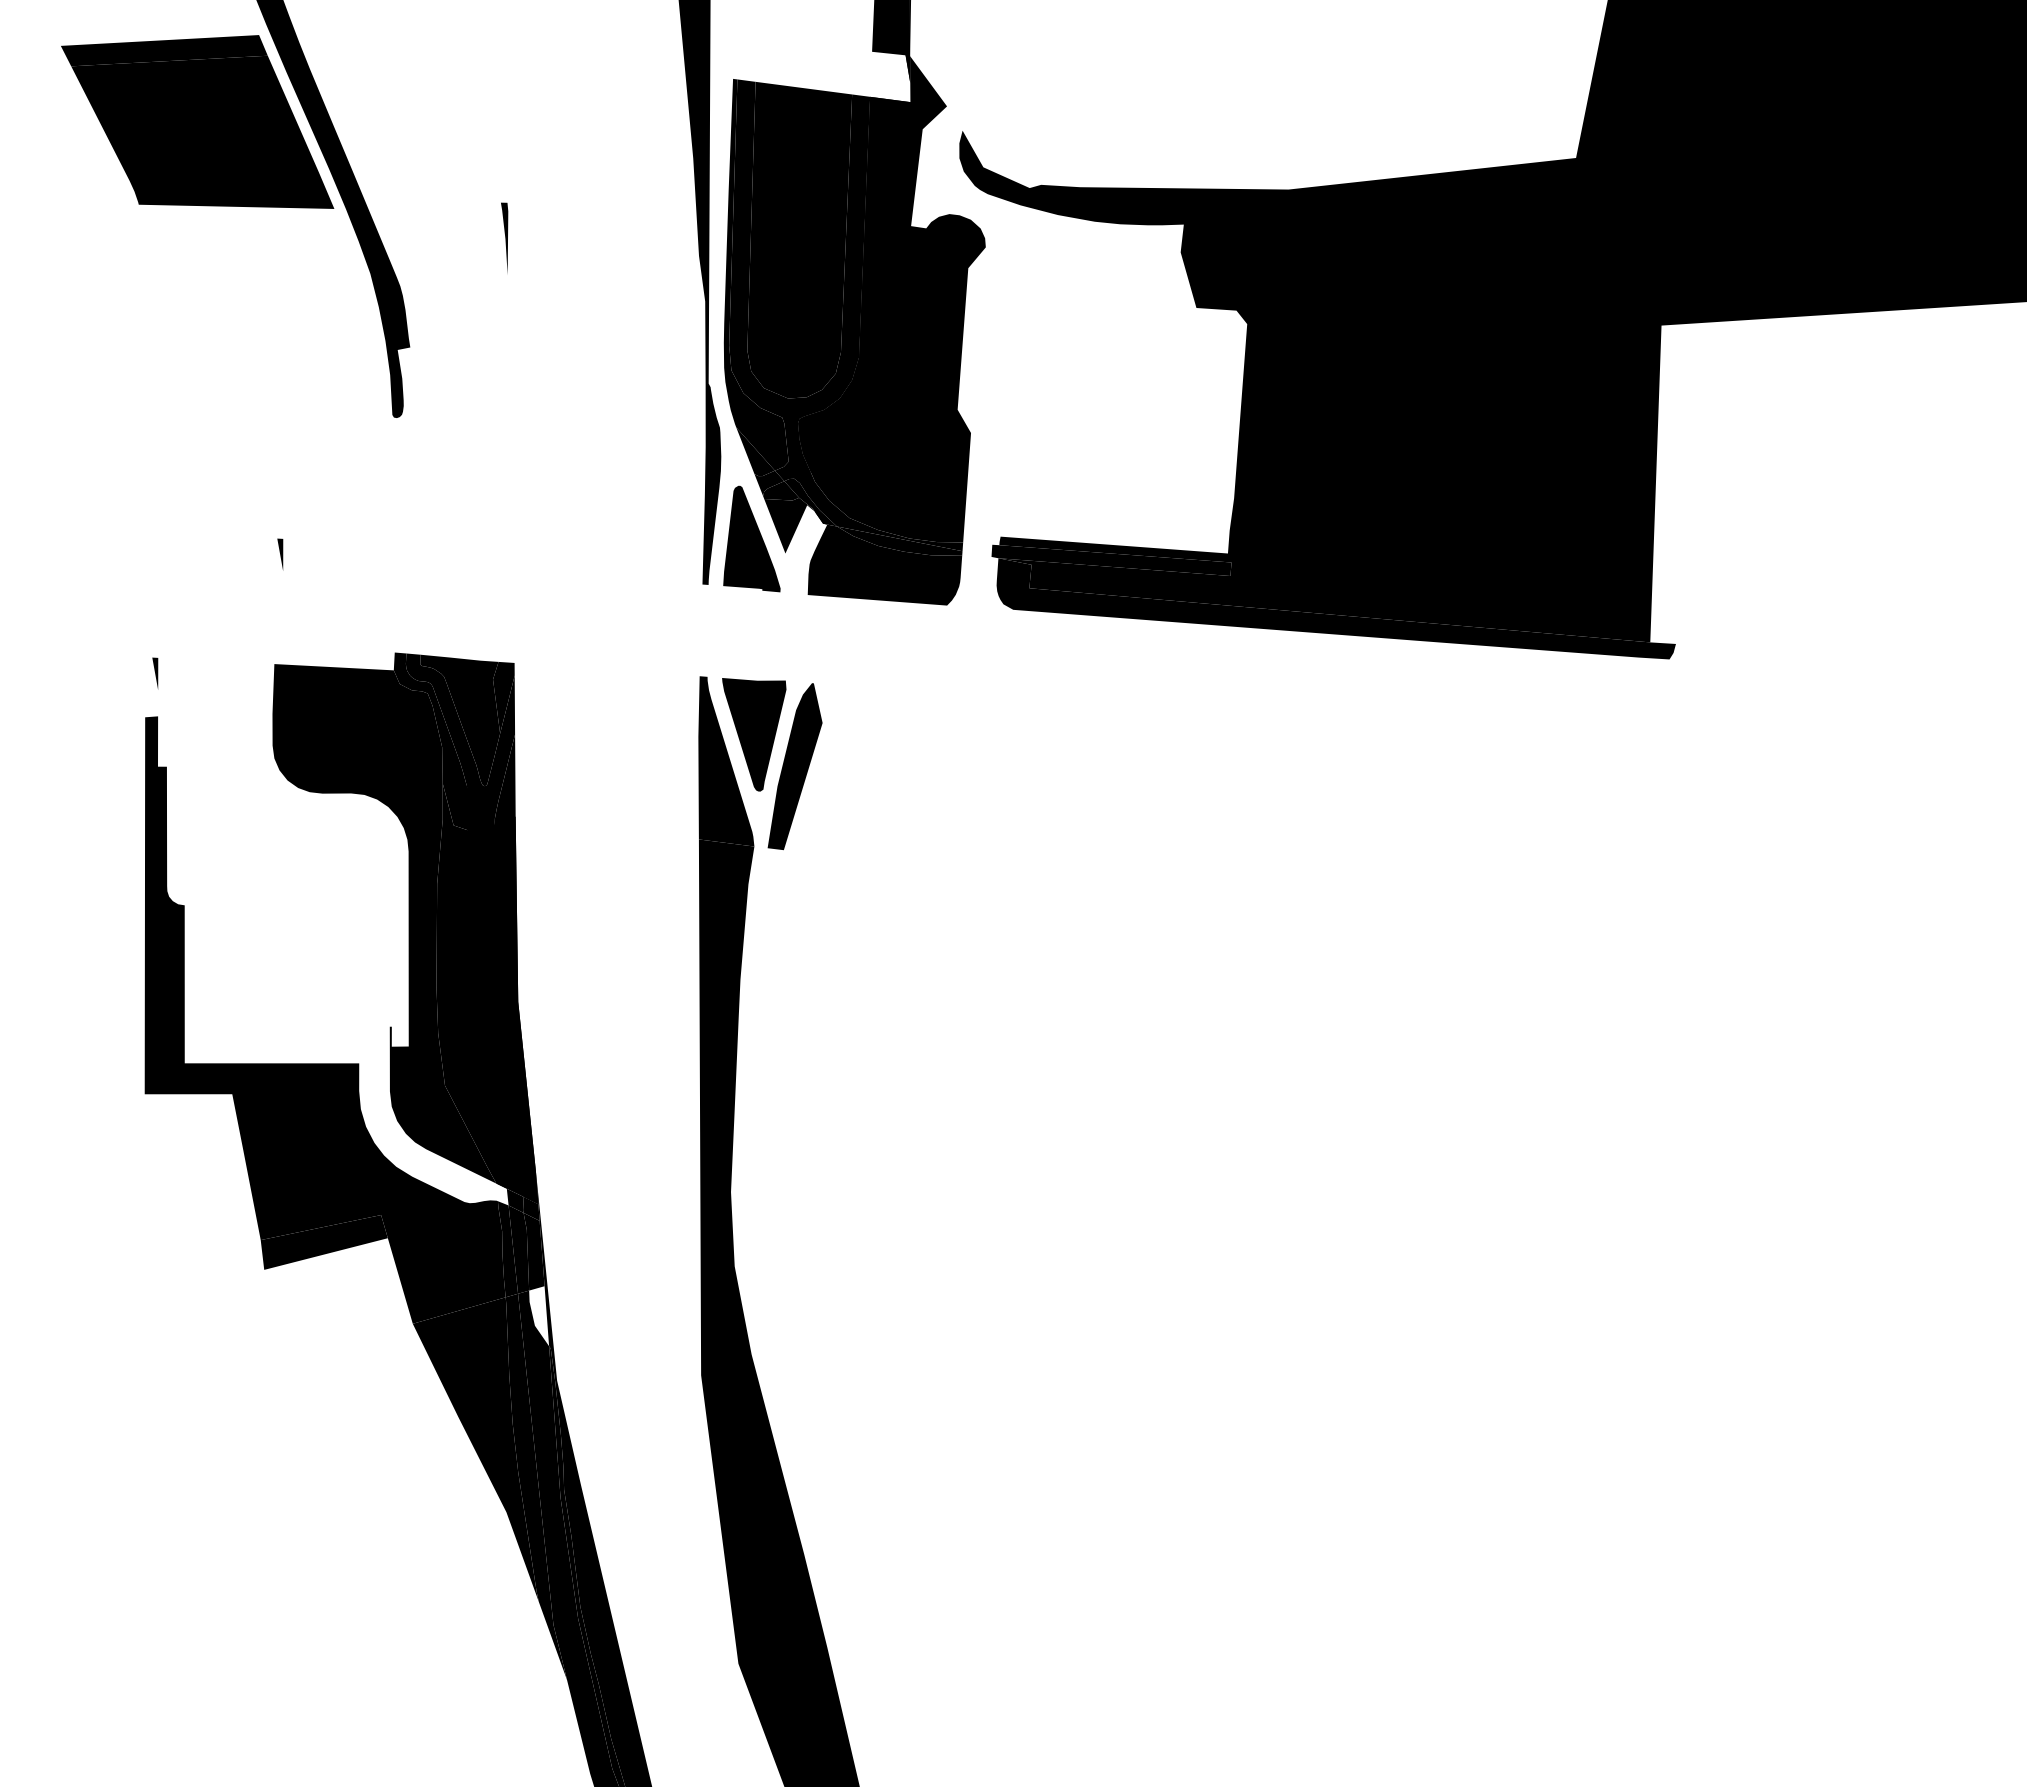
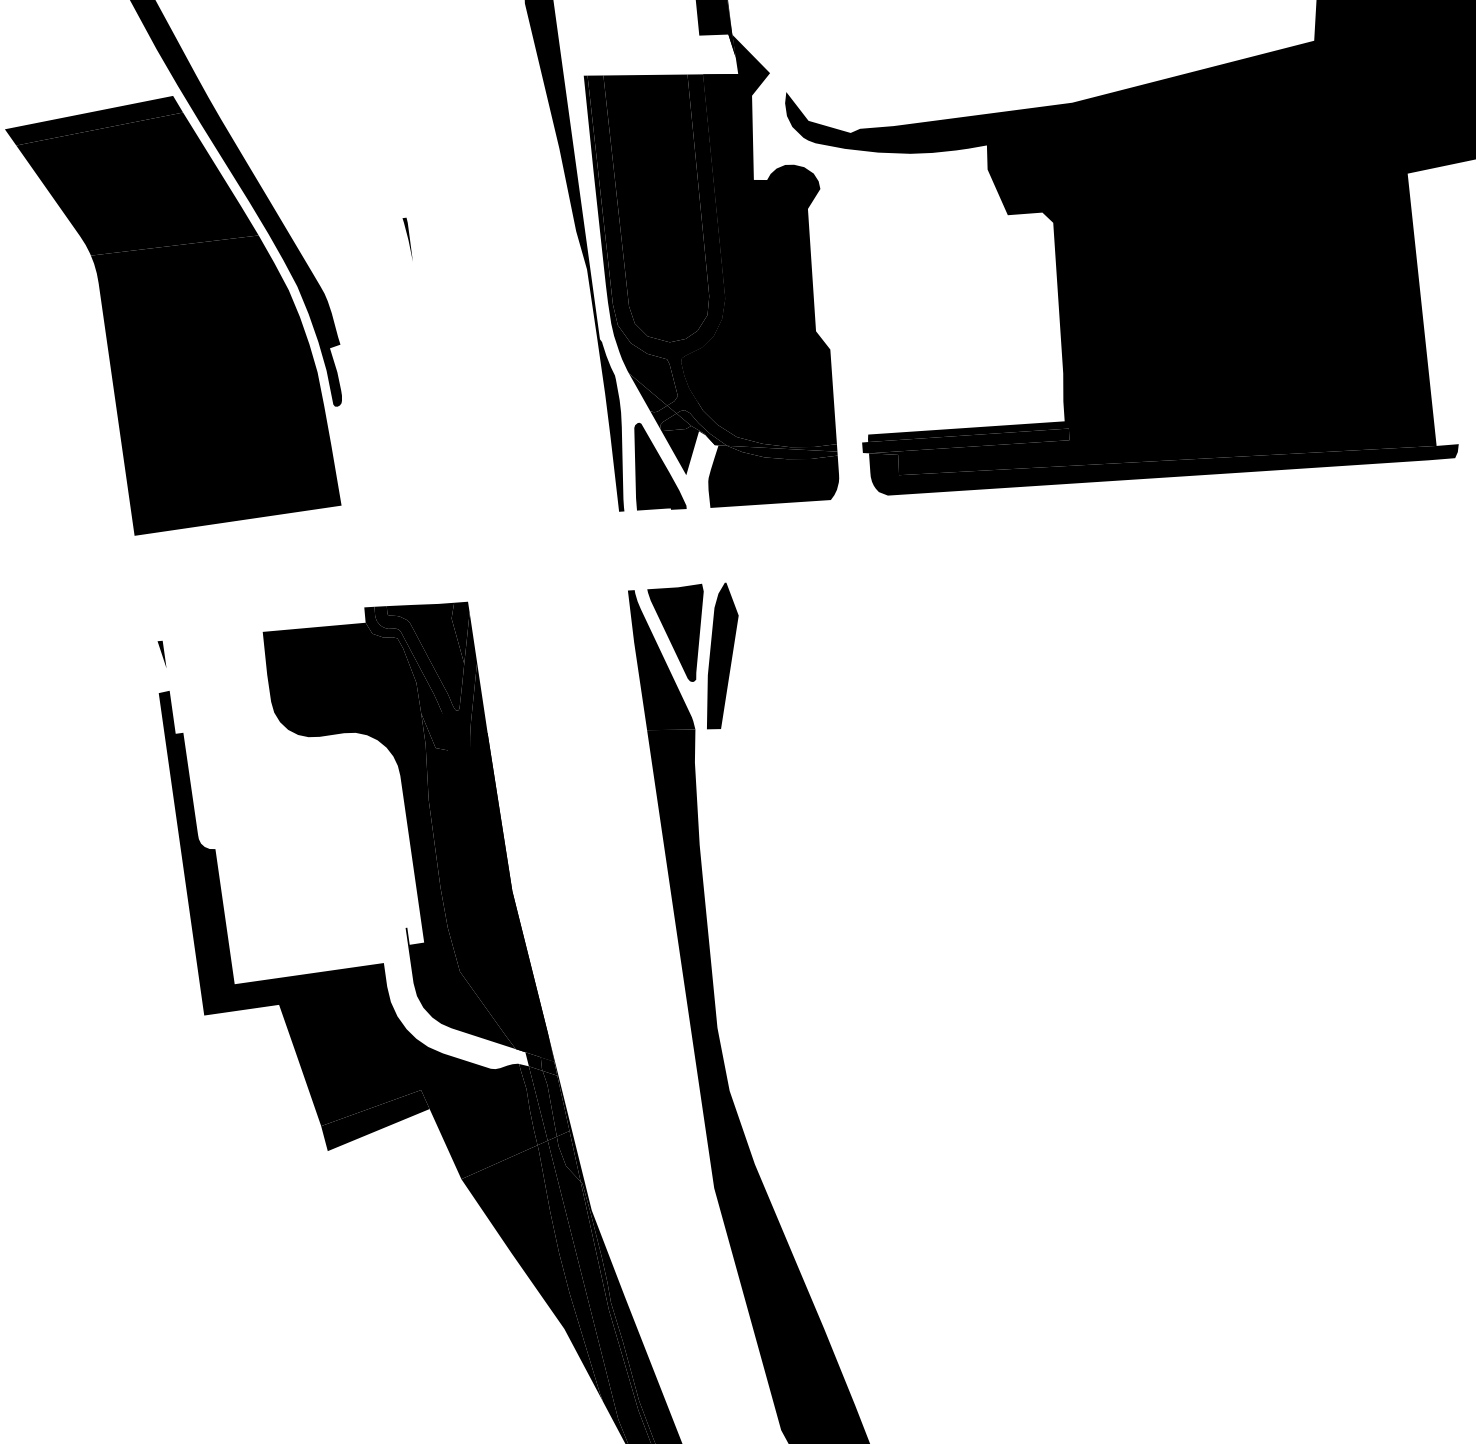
part: (504, 237) -> (407, 239), size x0.71
fill: (261, 368) -> (215, 380), added
part: (280, 554) -> (254, 537), removed
fill: (539, 1316) -> (568, 1157), added

